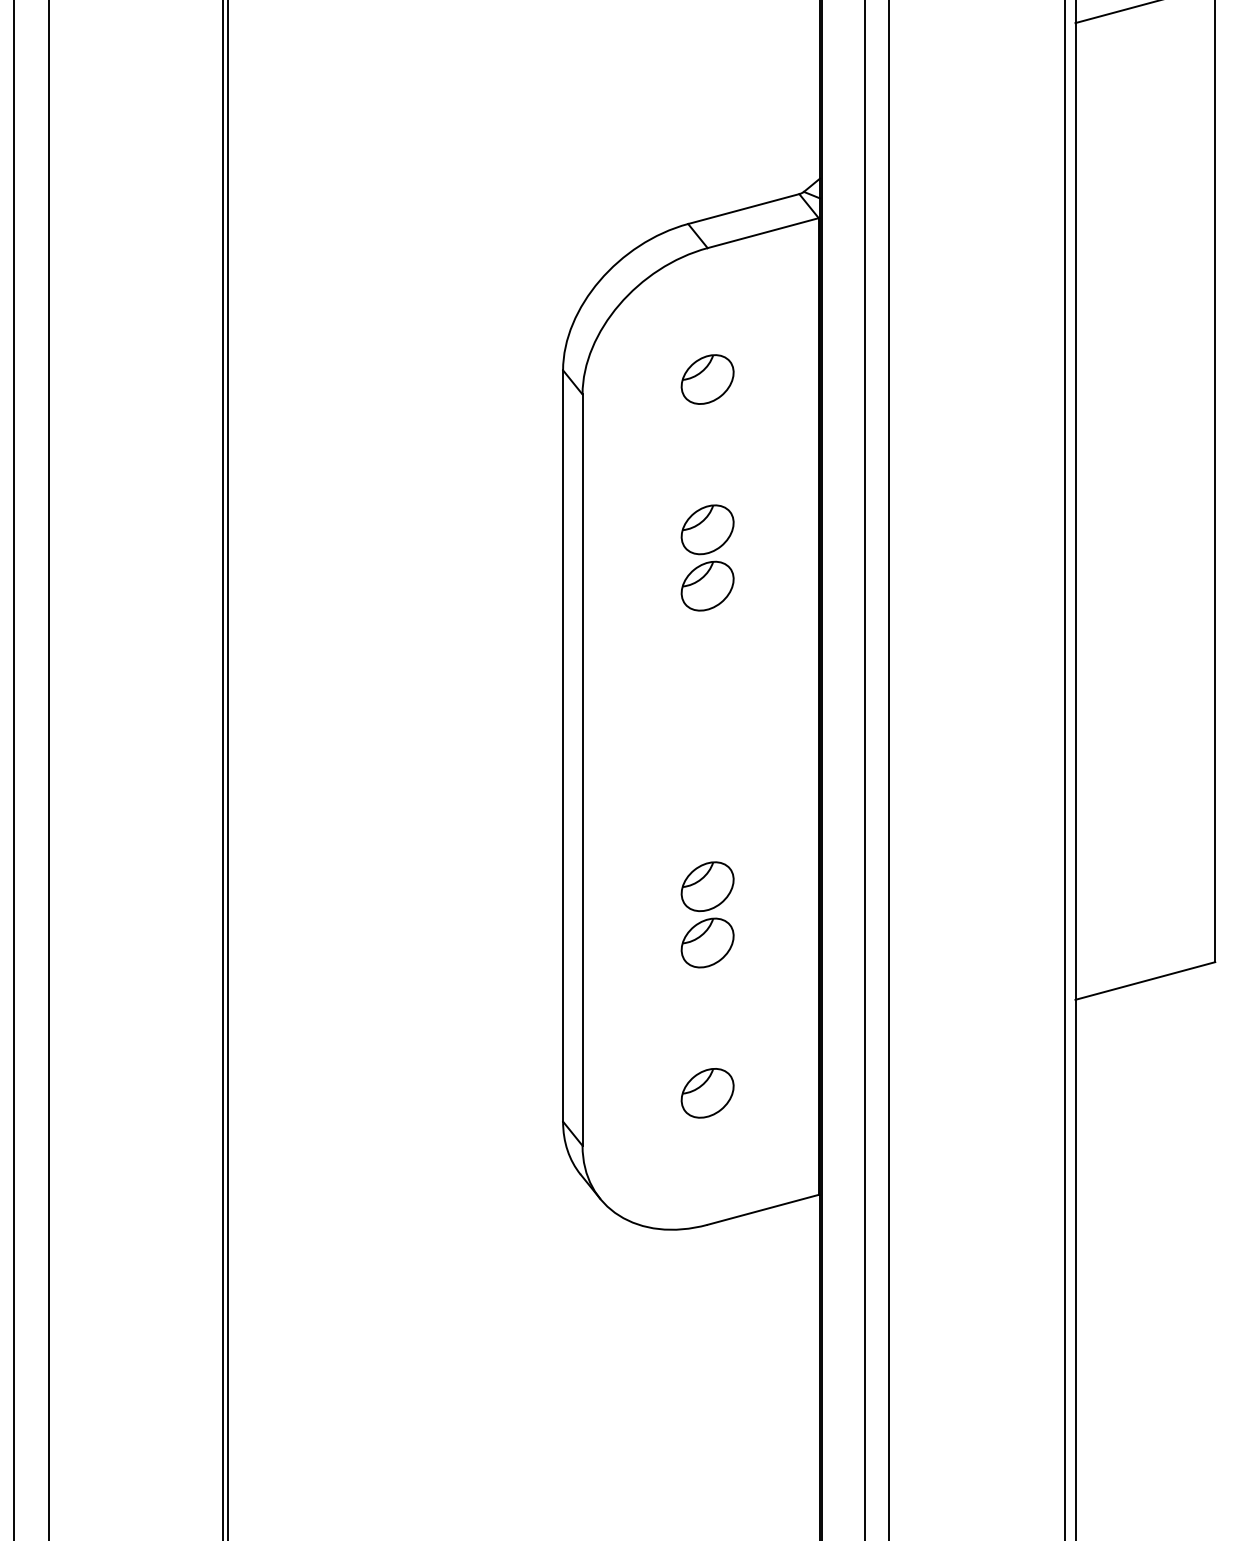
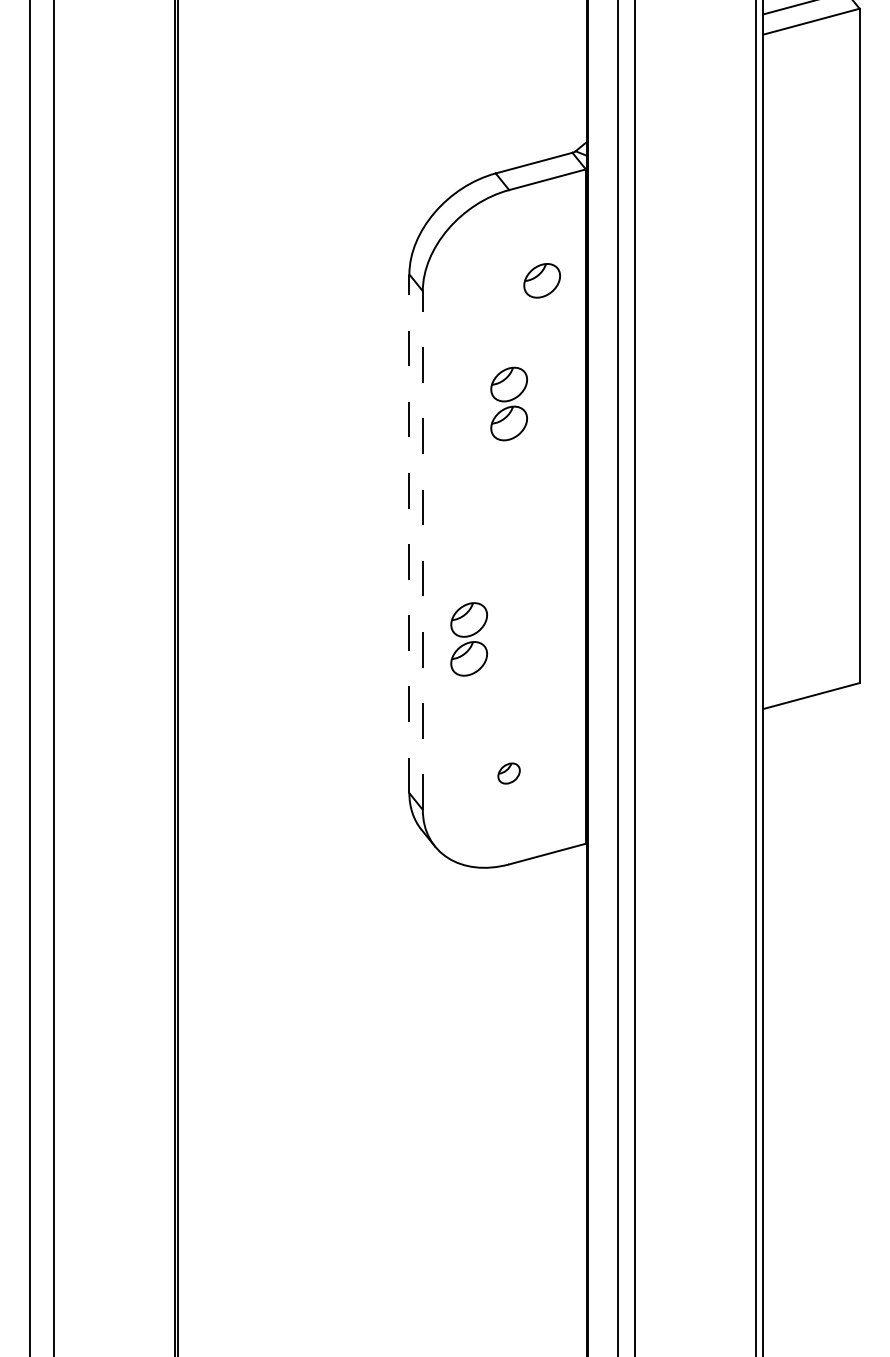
part: (706, 379) -> (541, 280), moved
line: (563, 745) -> (409, 533), solid -> dashed
line: (582, 768) -> (422, 549), solid -> dashed
part: (708, 914) -> (469, 639), moved
part: (706, 1093) -> (508, 773), size x0.6

